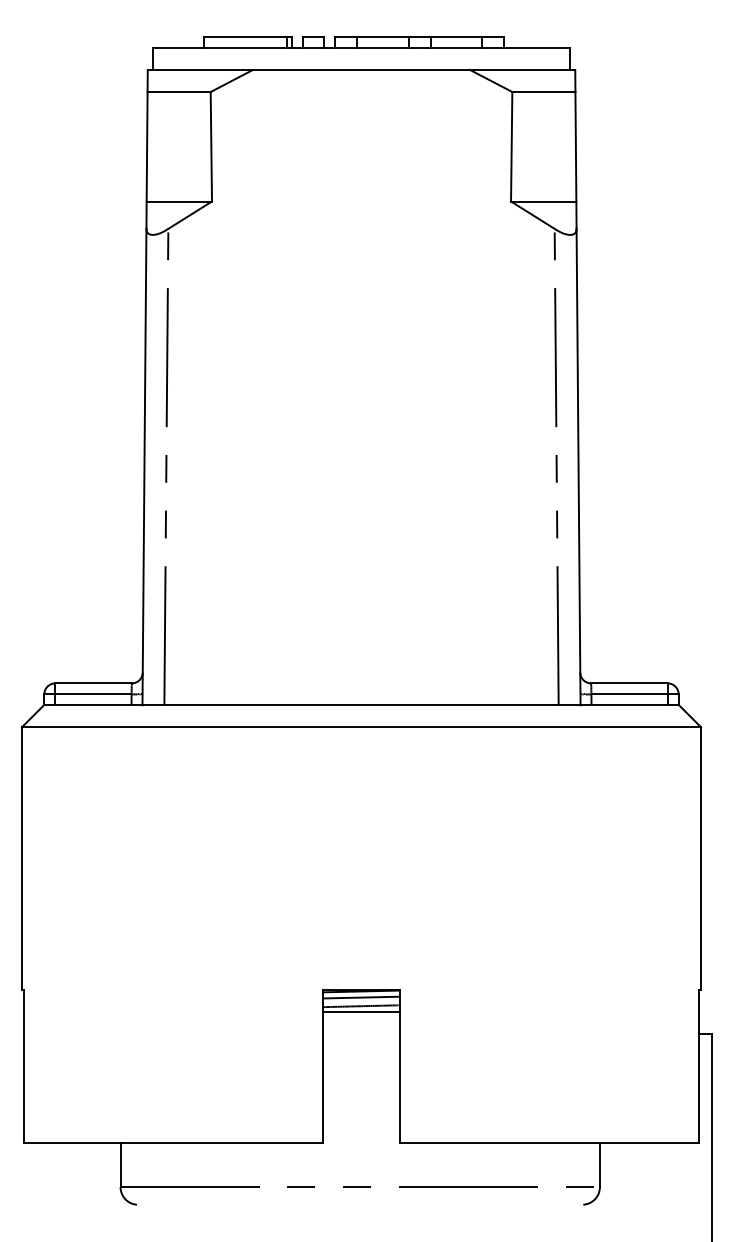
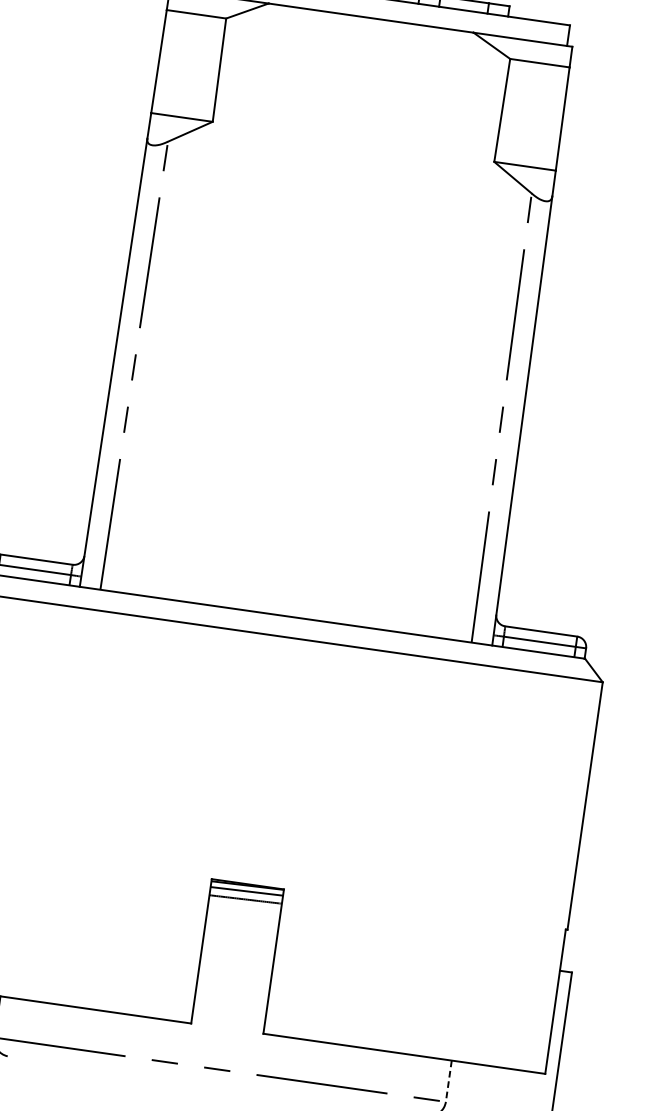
line: (361, 1011) -> (244, 904), removed
line: (599, 1165) -> (448, 1081), solid -> dashed

